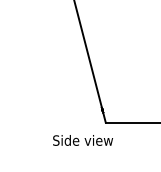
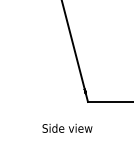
text: (82, 140) -> (67, 128), moved

